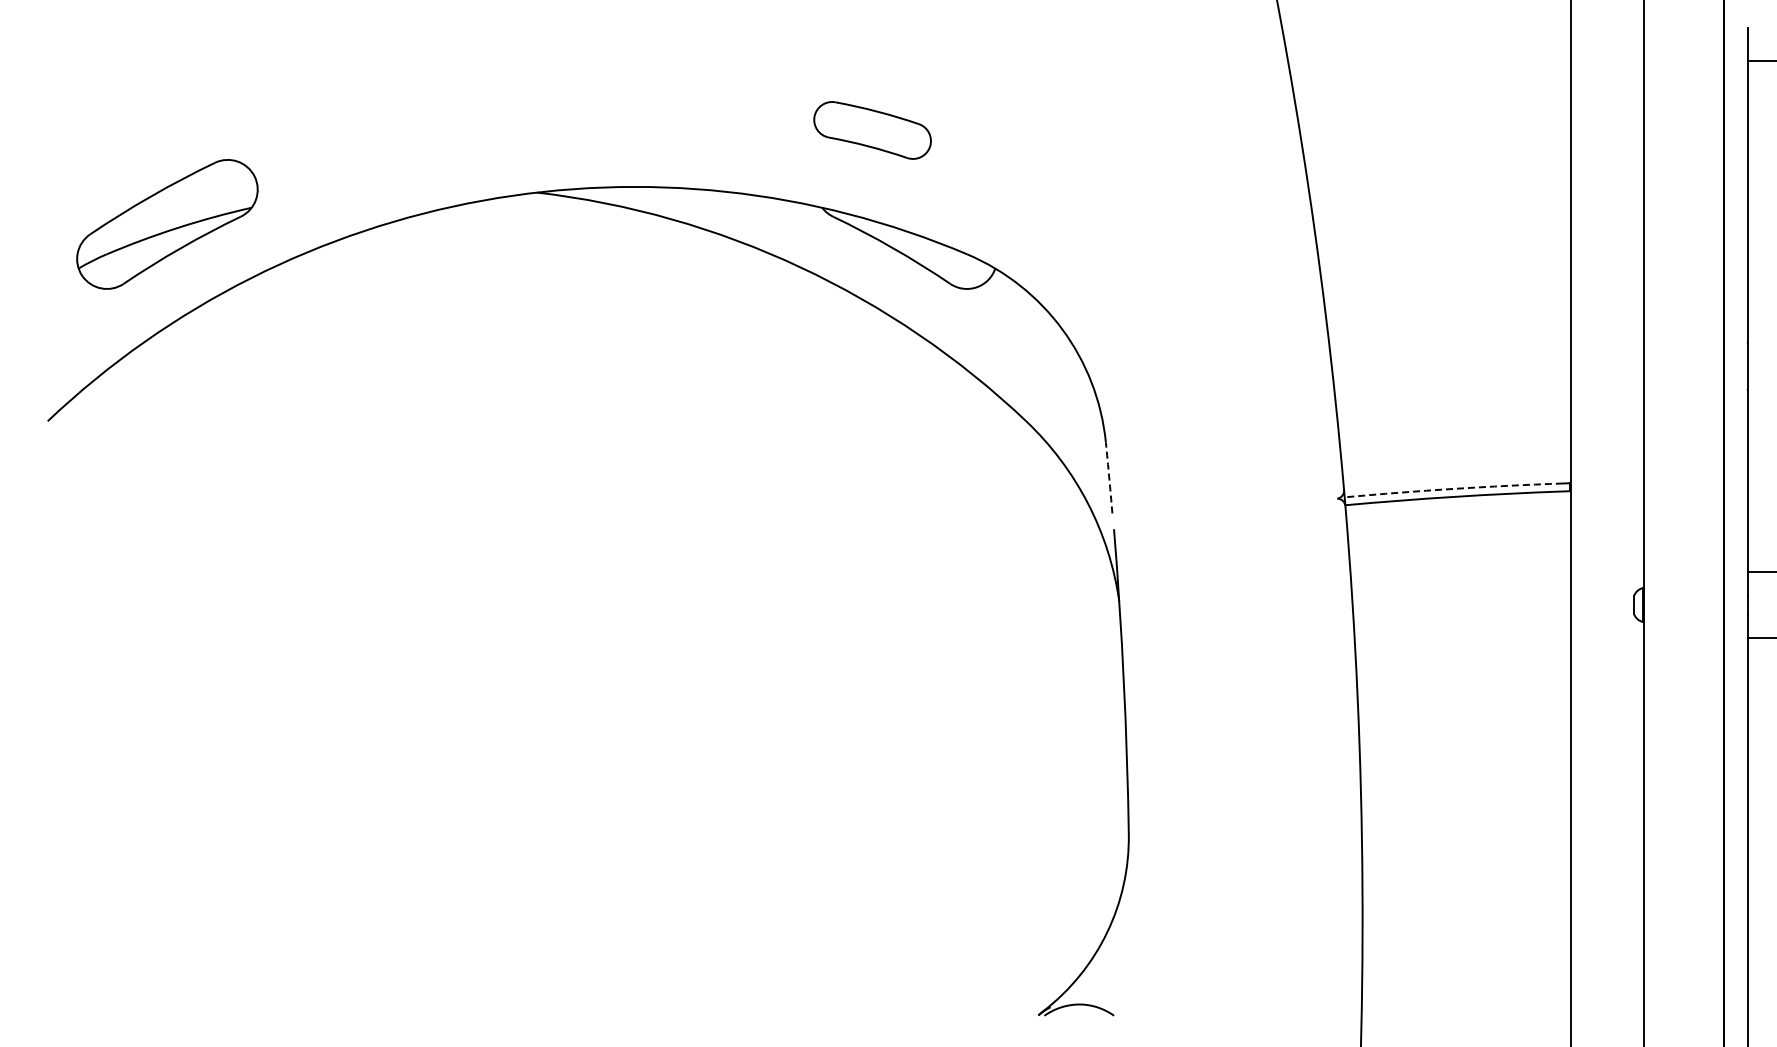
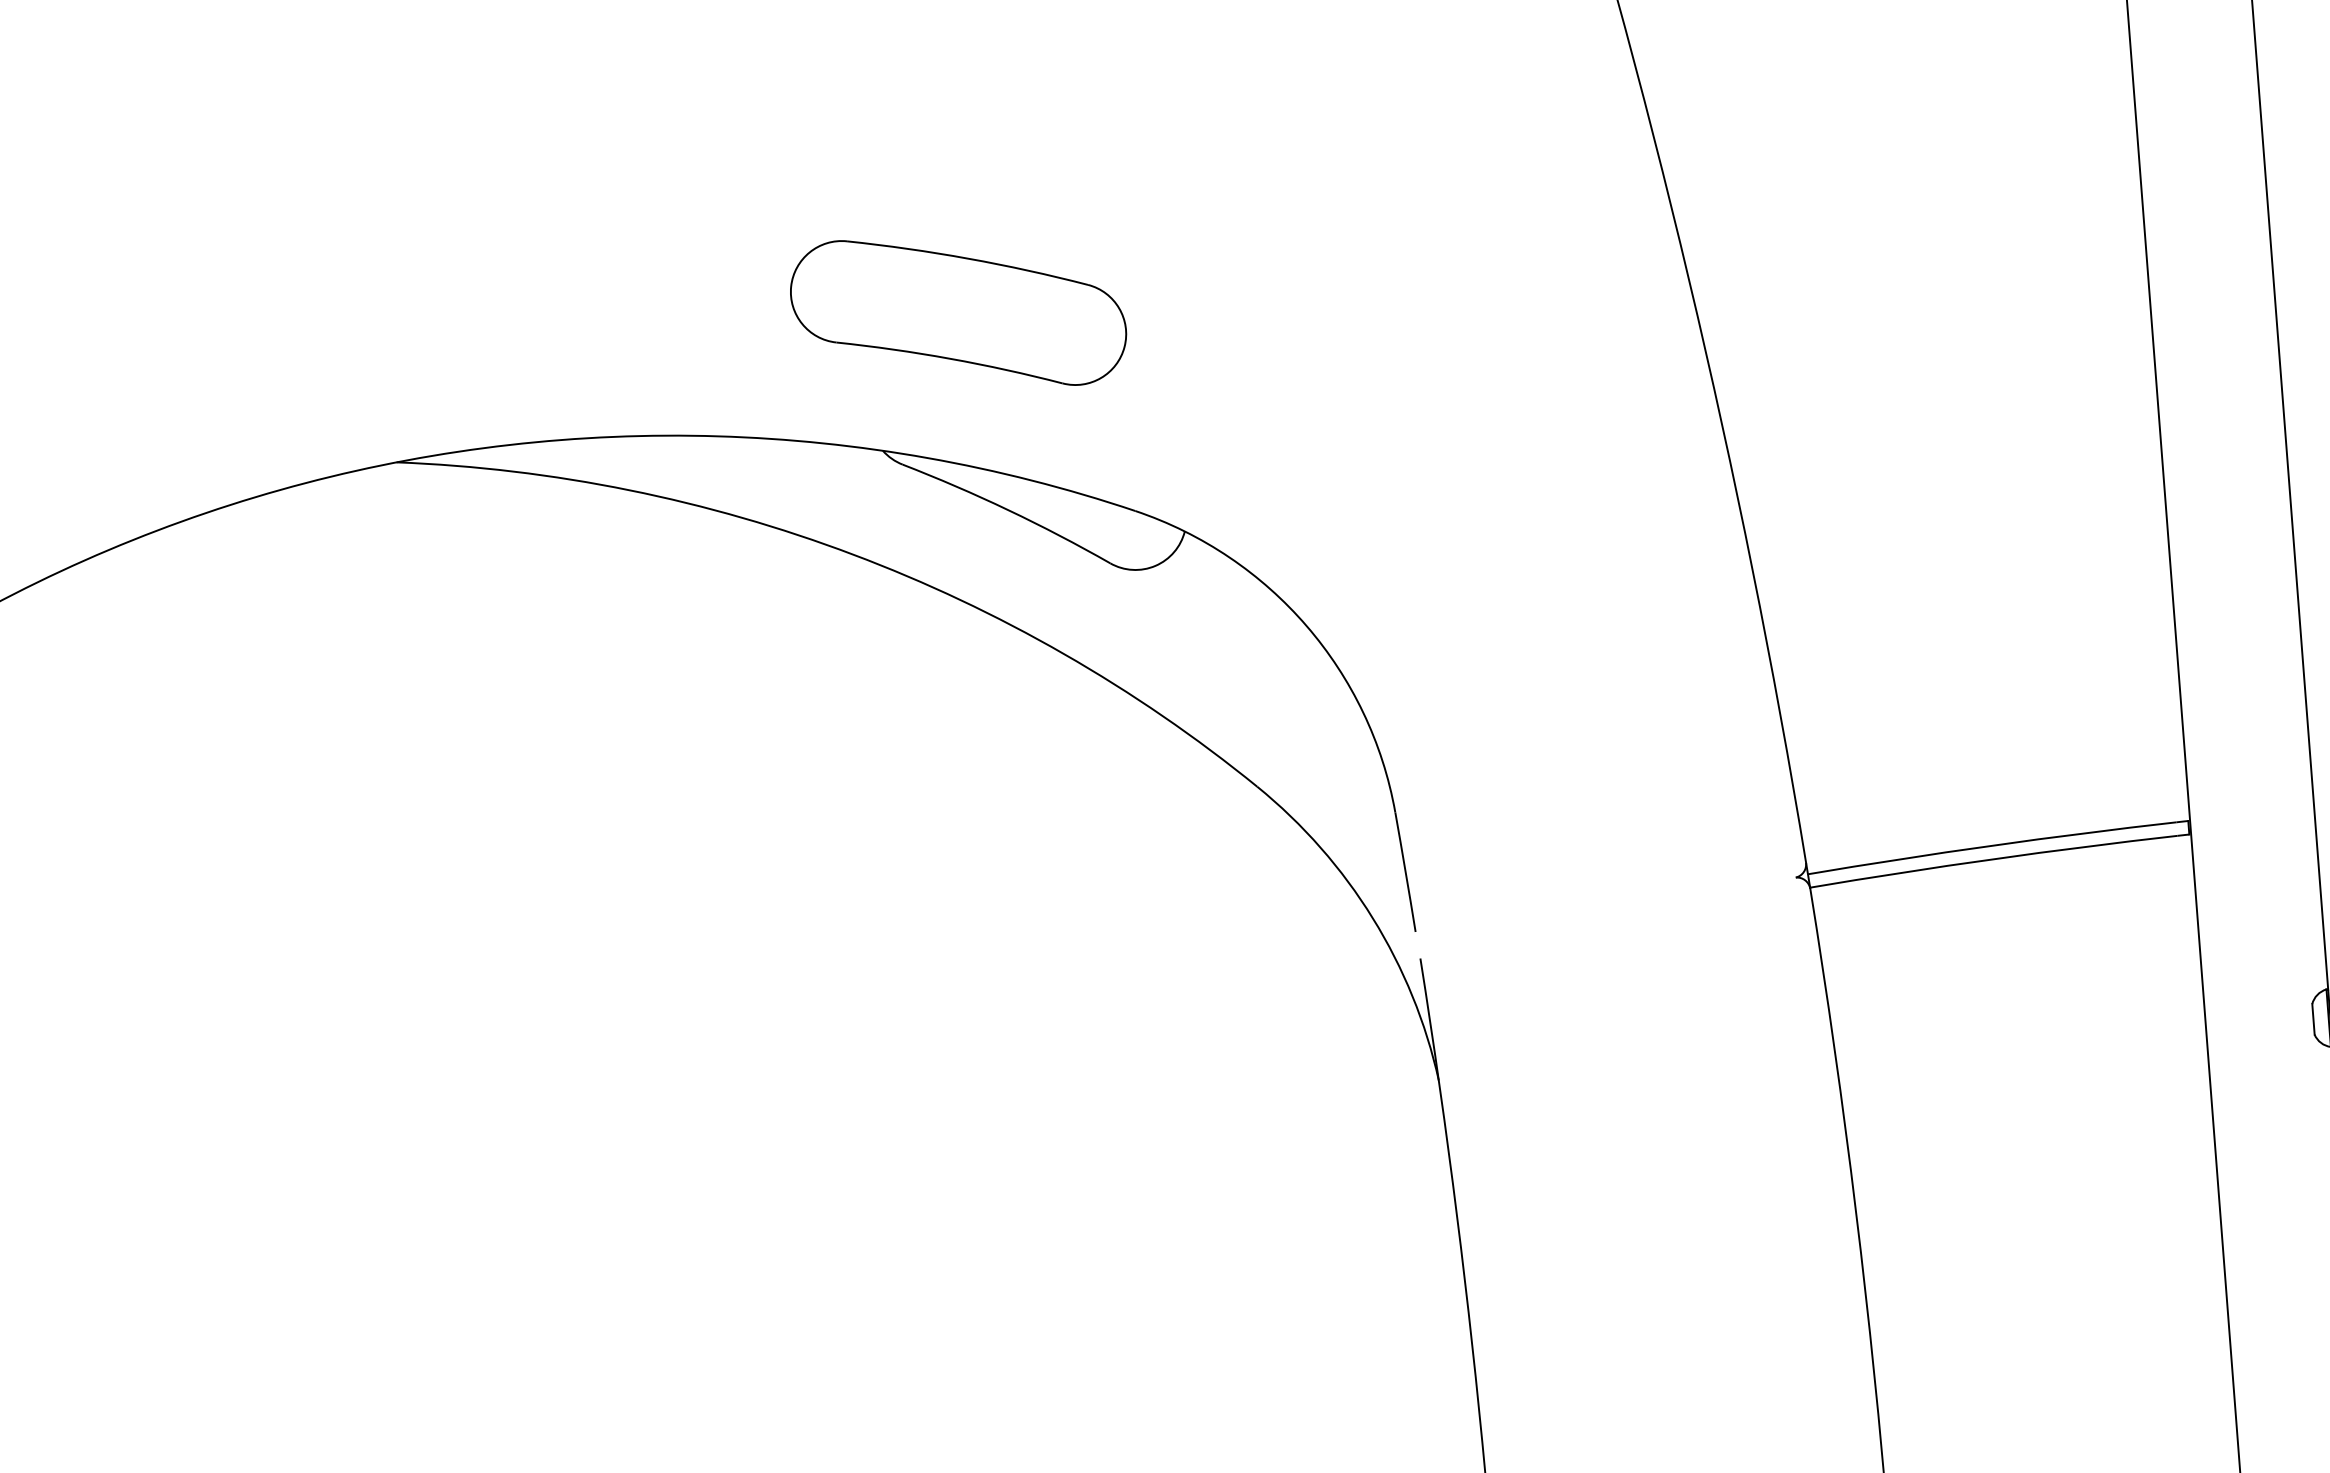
part: (872, 130) -> (958, 313), size x1.67
arc: (1109, 478) -> (1406, 873), dashed -> solid
arc: (1453, 488) -> (1991, 845), dashed -> solid

